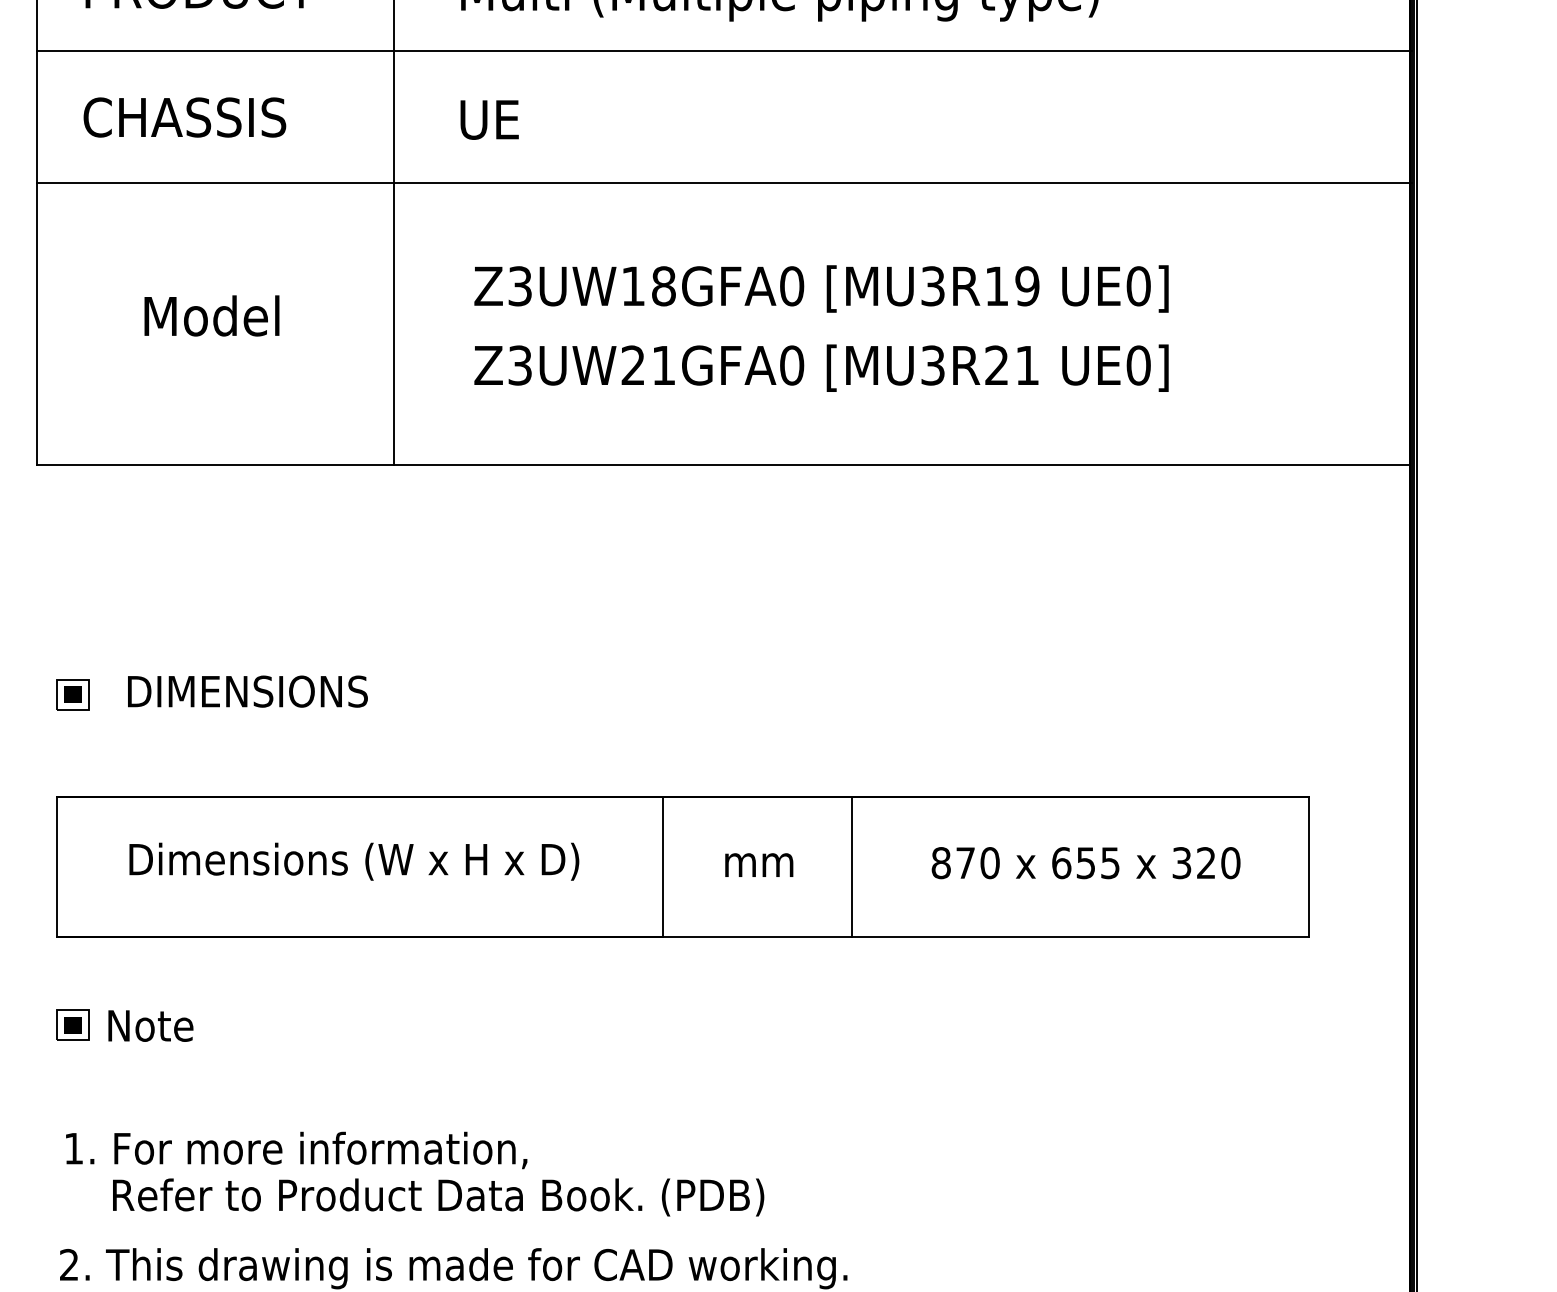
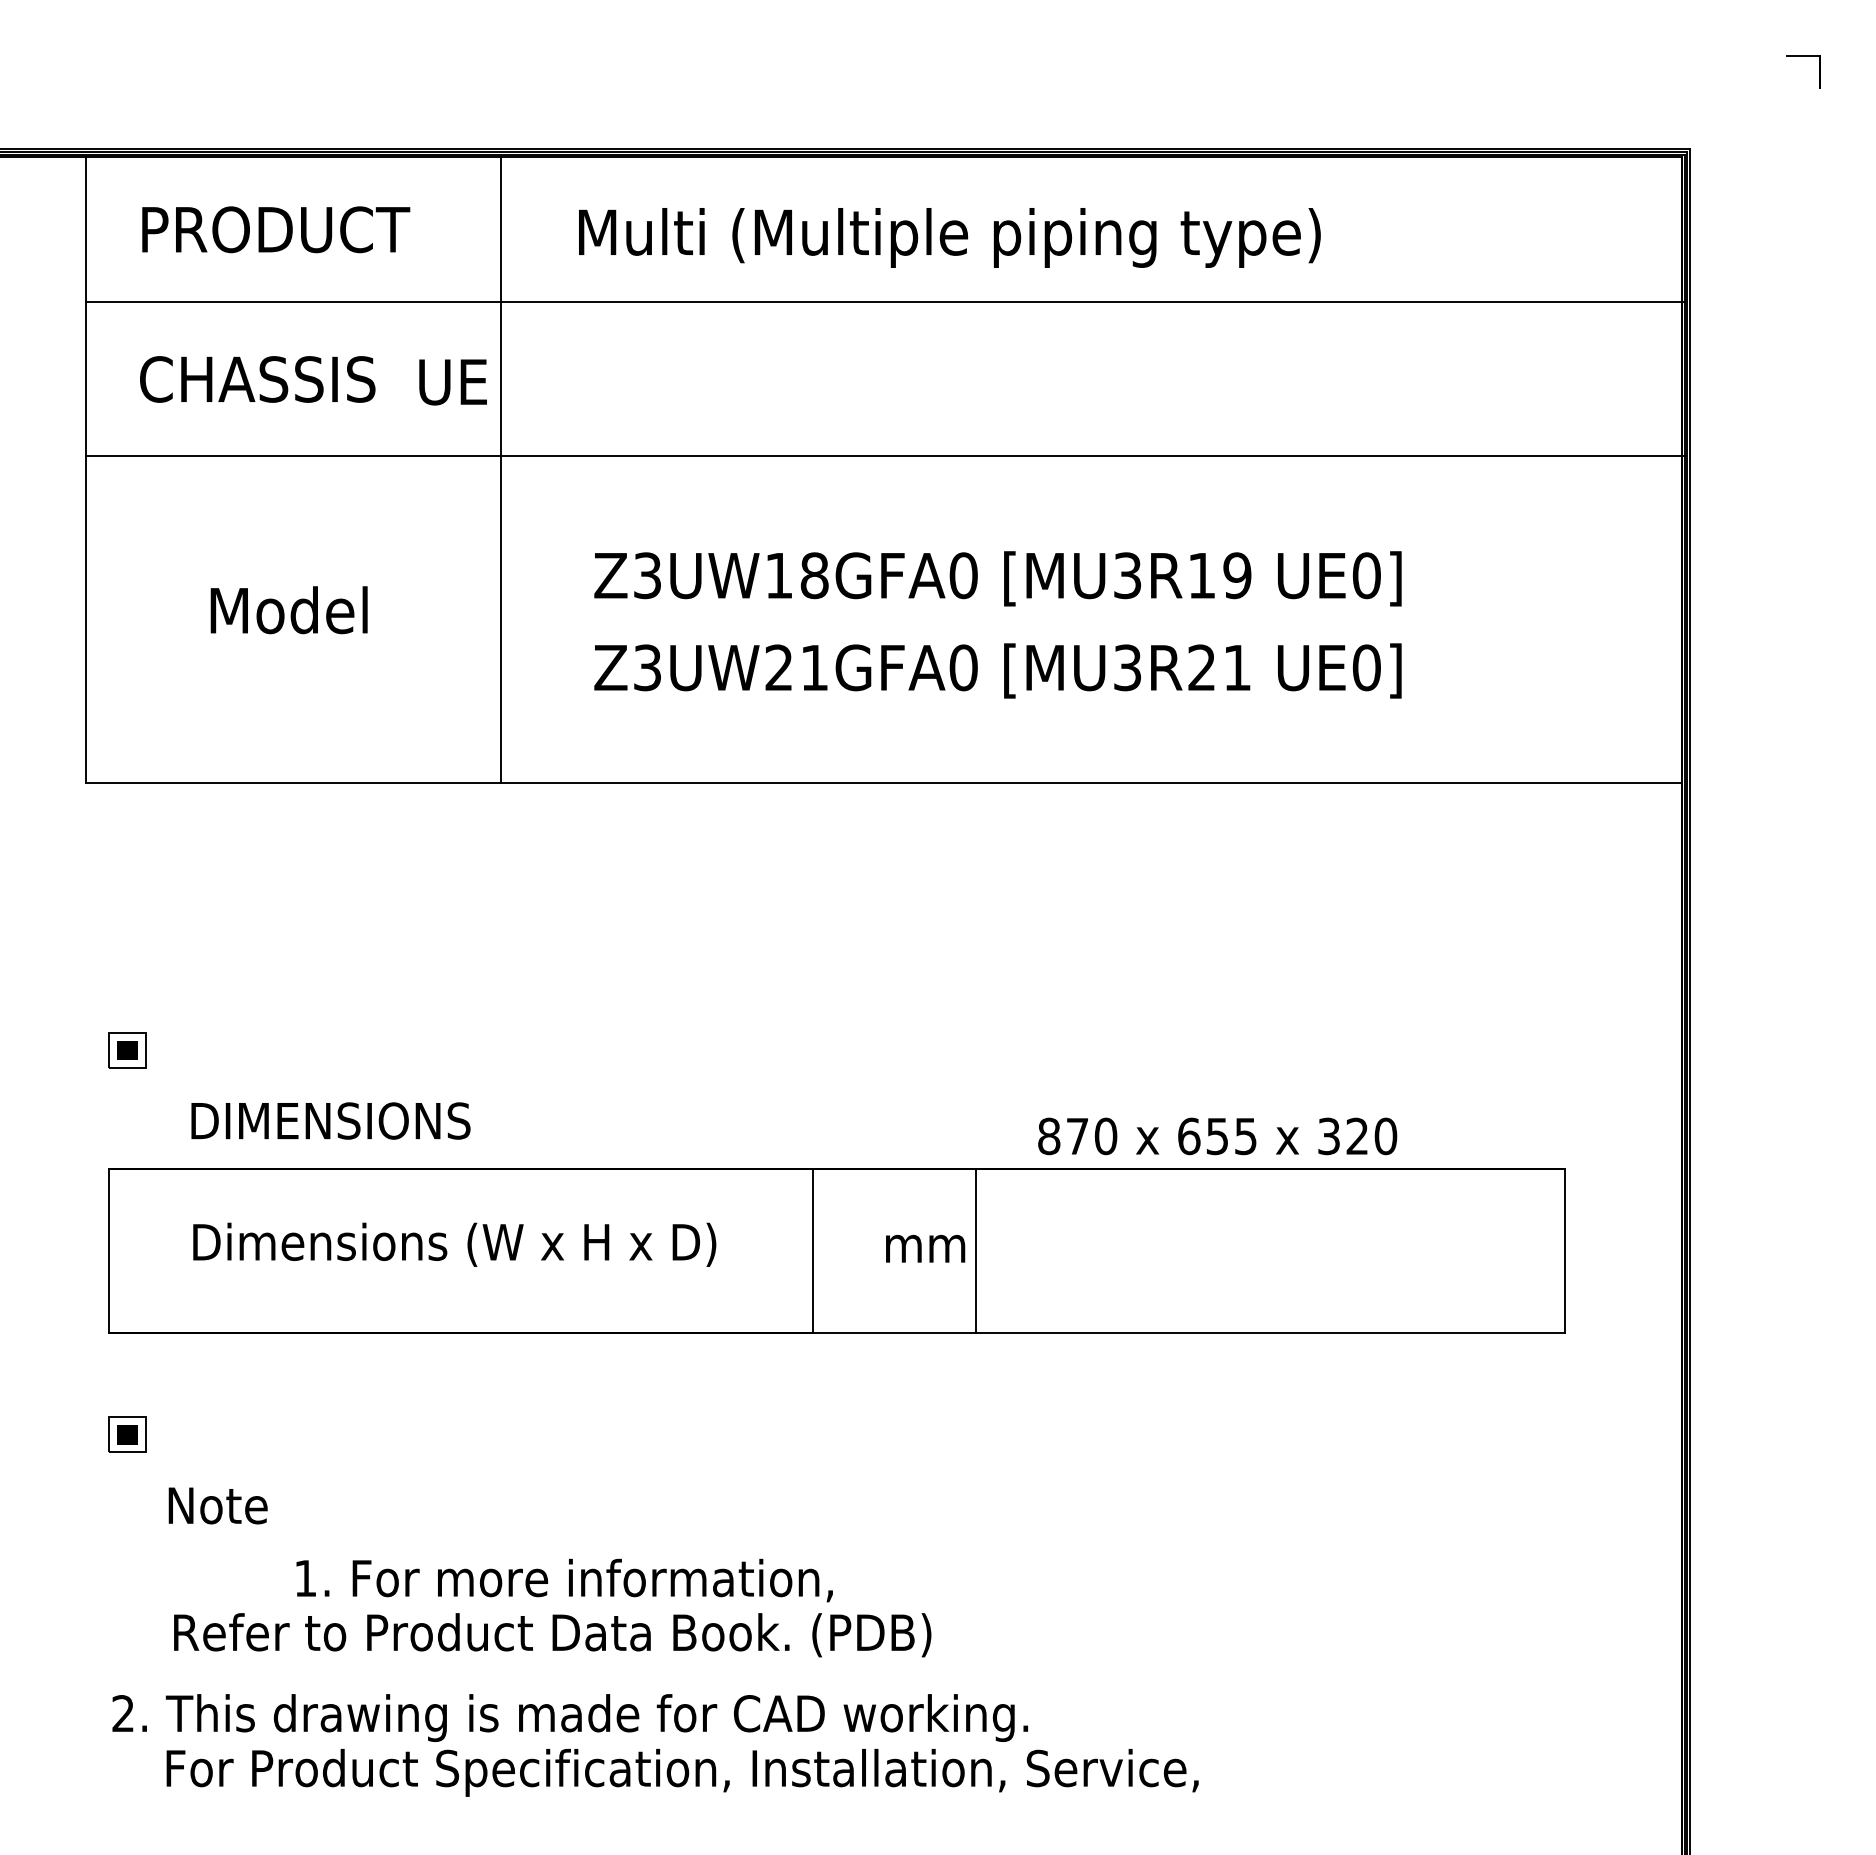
text: (489, 120) -> (452, 382), moved
text: (247, 691) -> (330, 1120), moved
text: (1085, 863) -> (1217, 1136), moved
line: (852, 866) -> (975, 1250), moved
text: (150, 1025) -> (217, 1505), moved
text: (296, 1150) -> (564, 1580), moved

